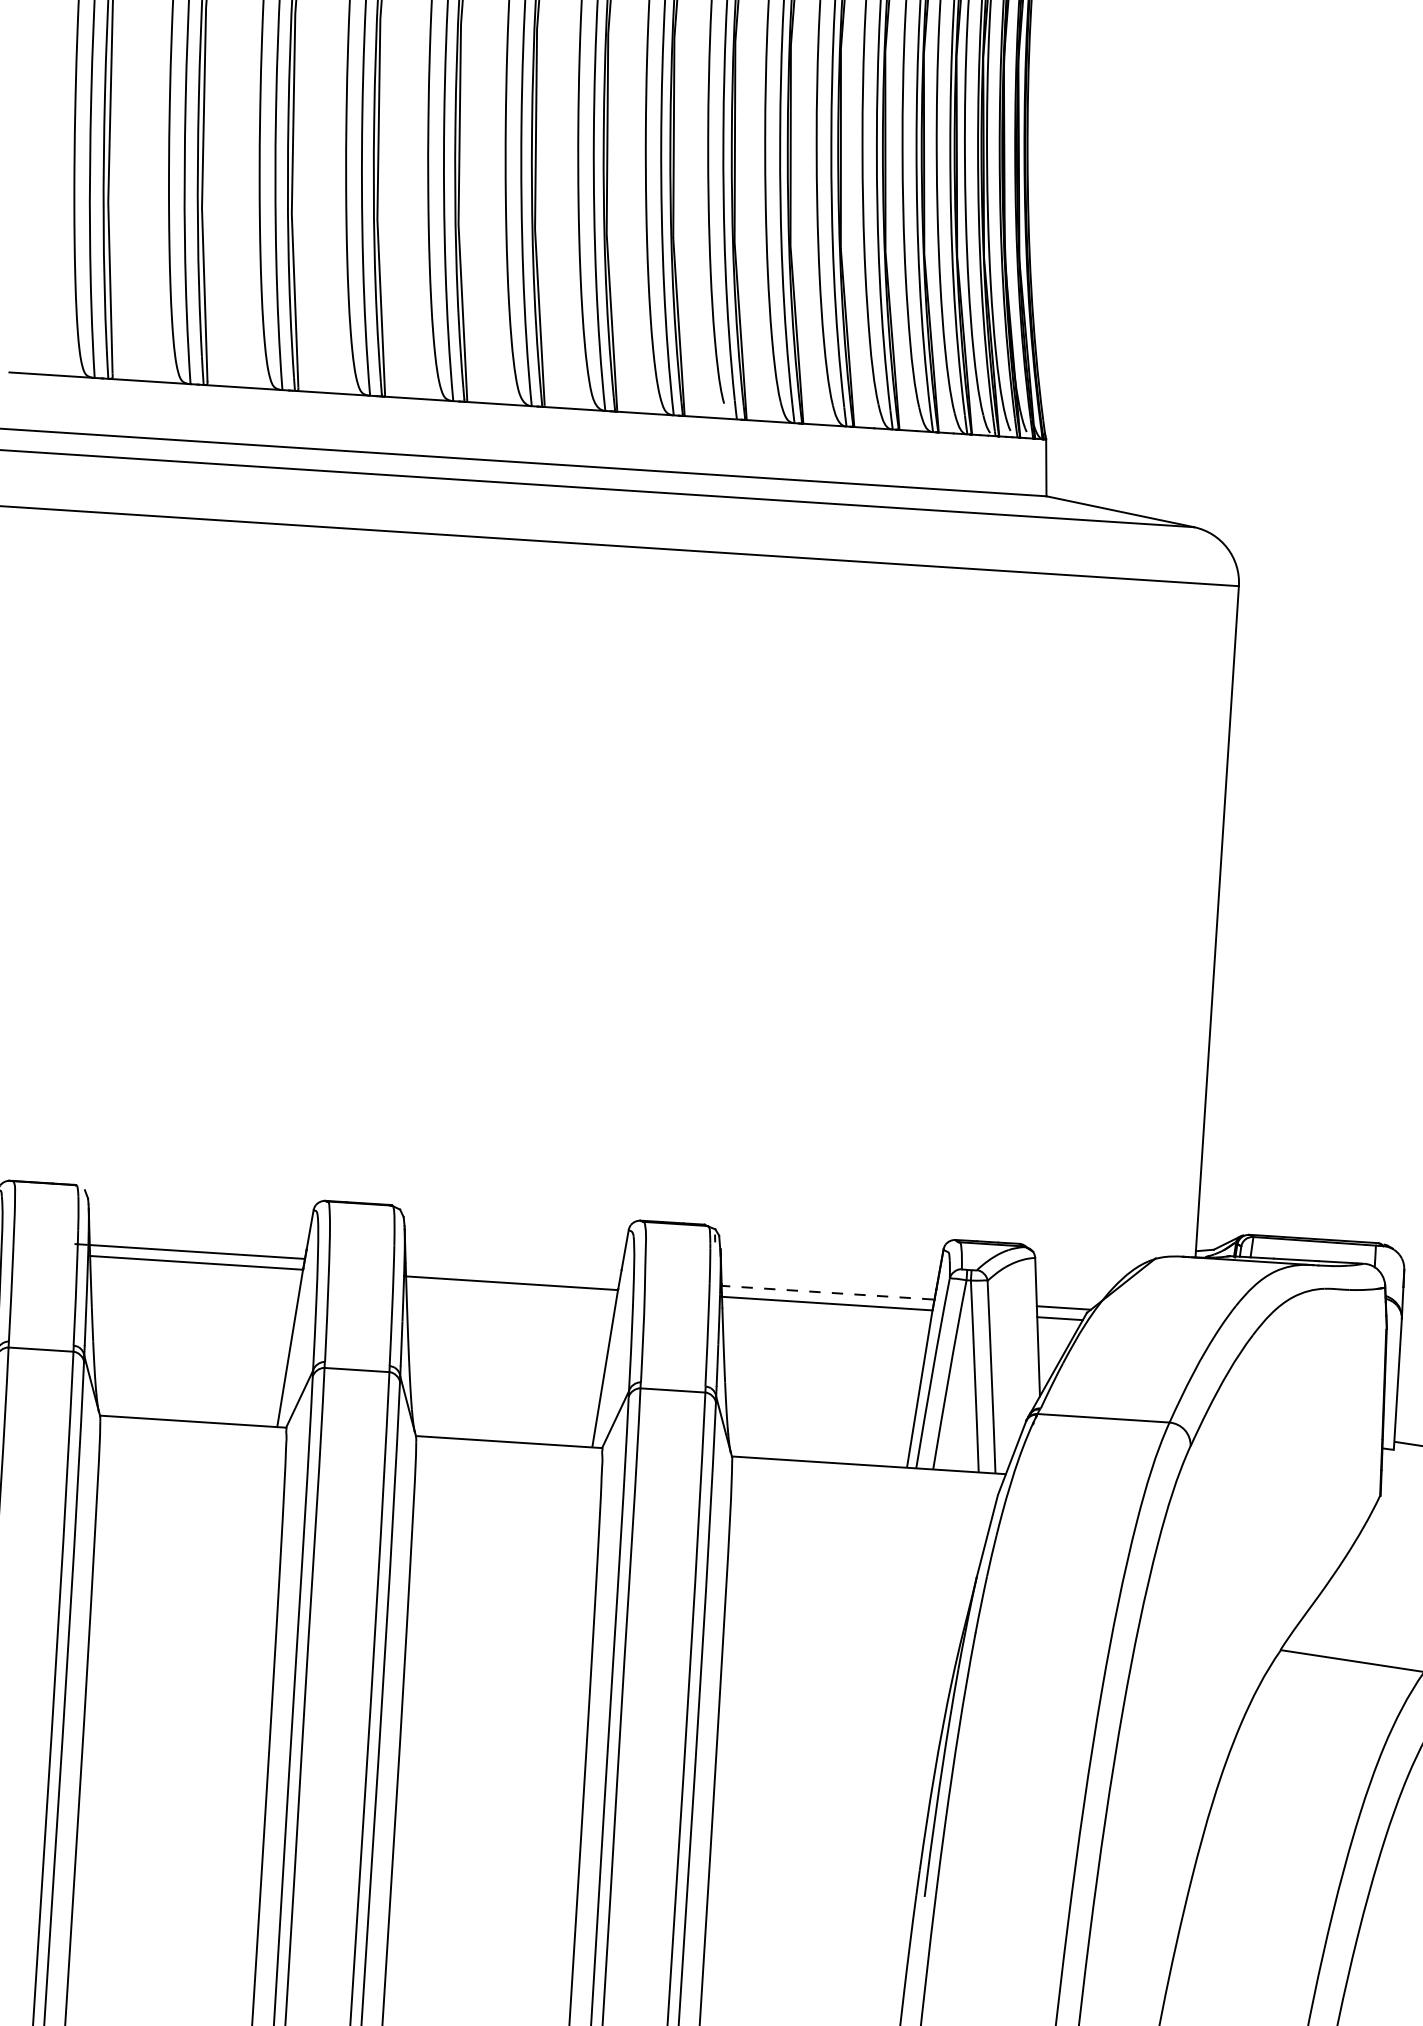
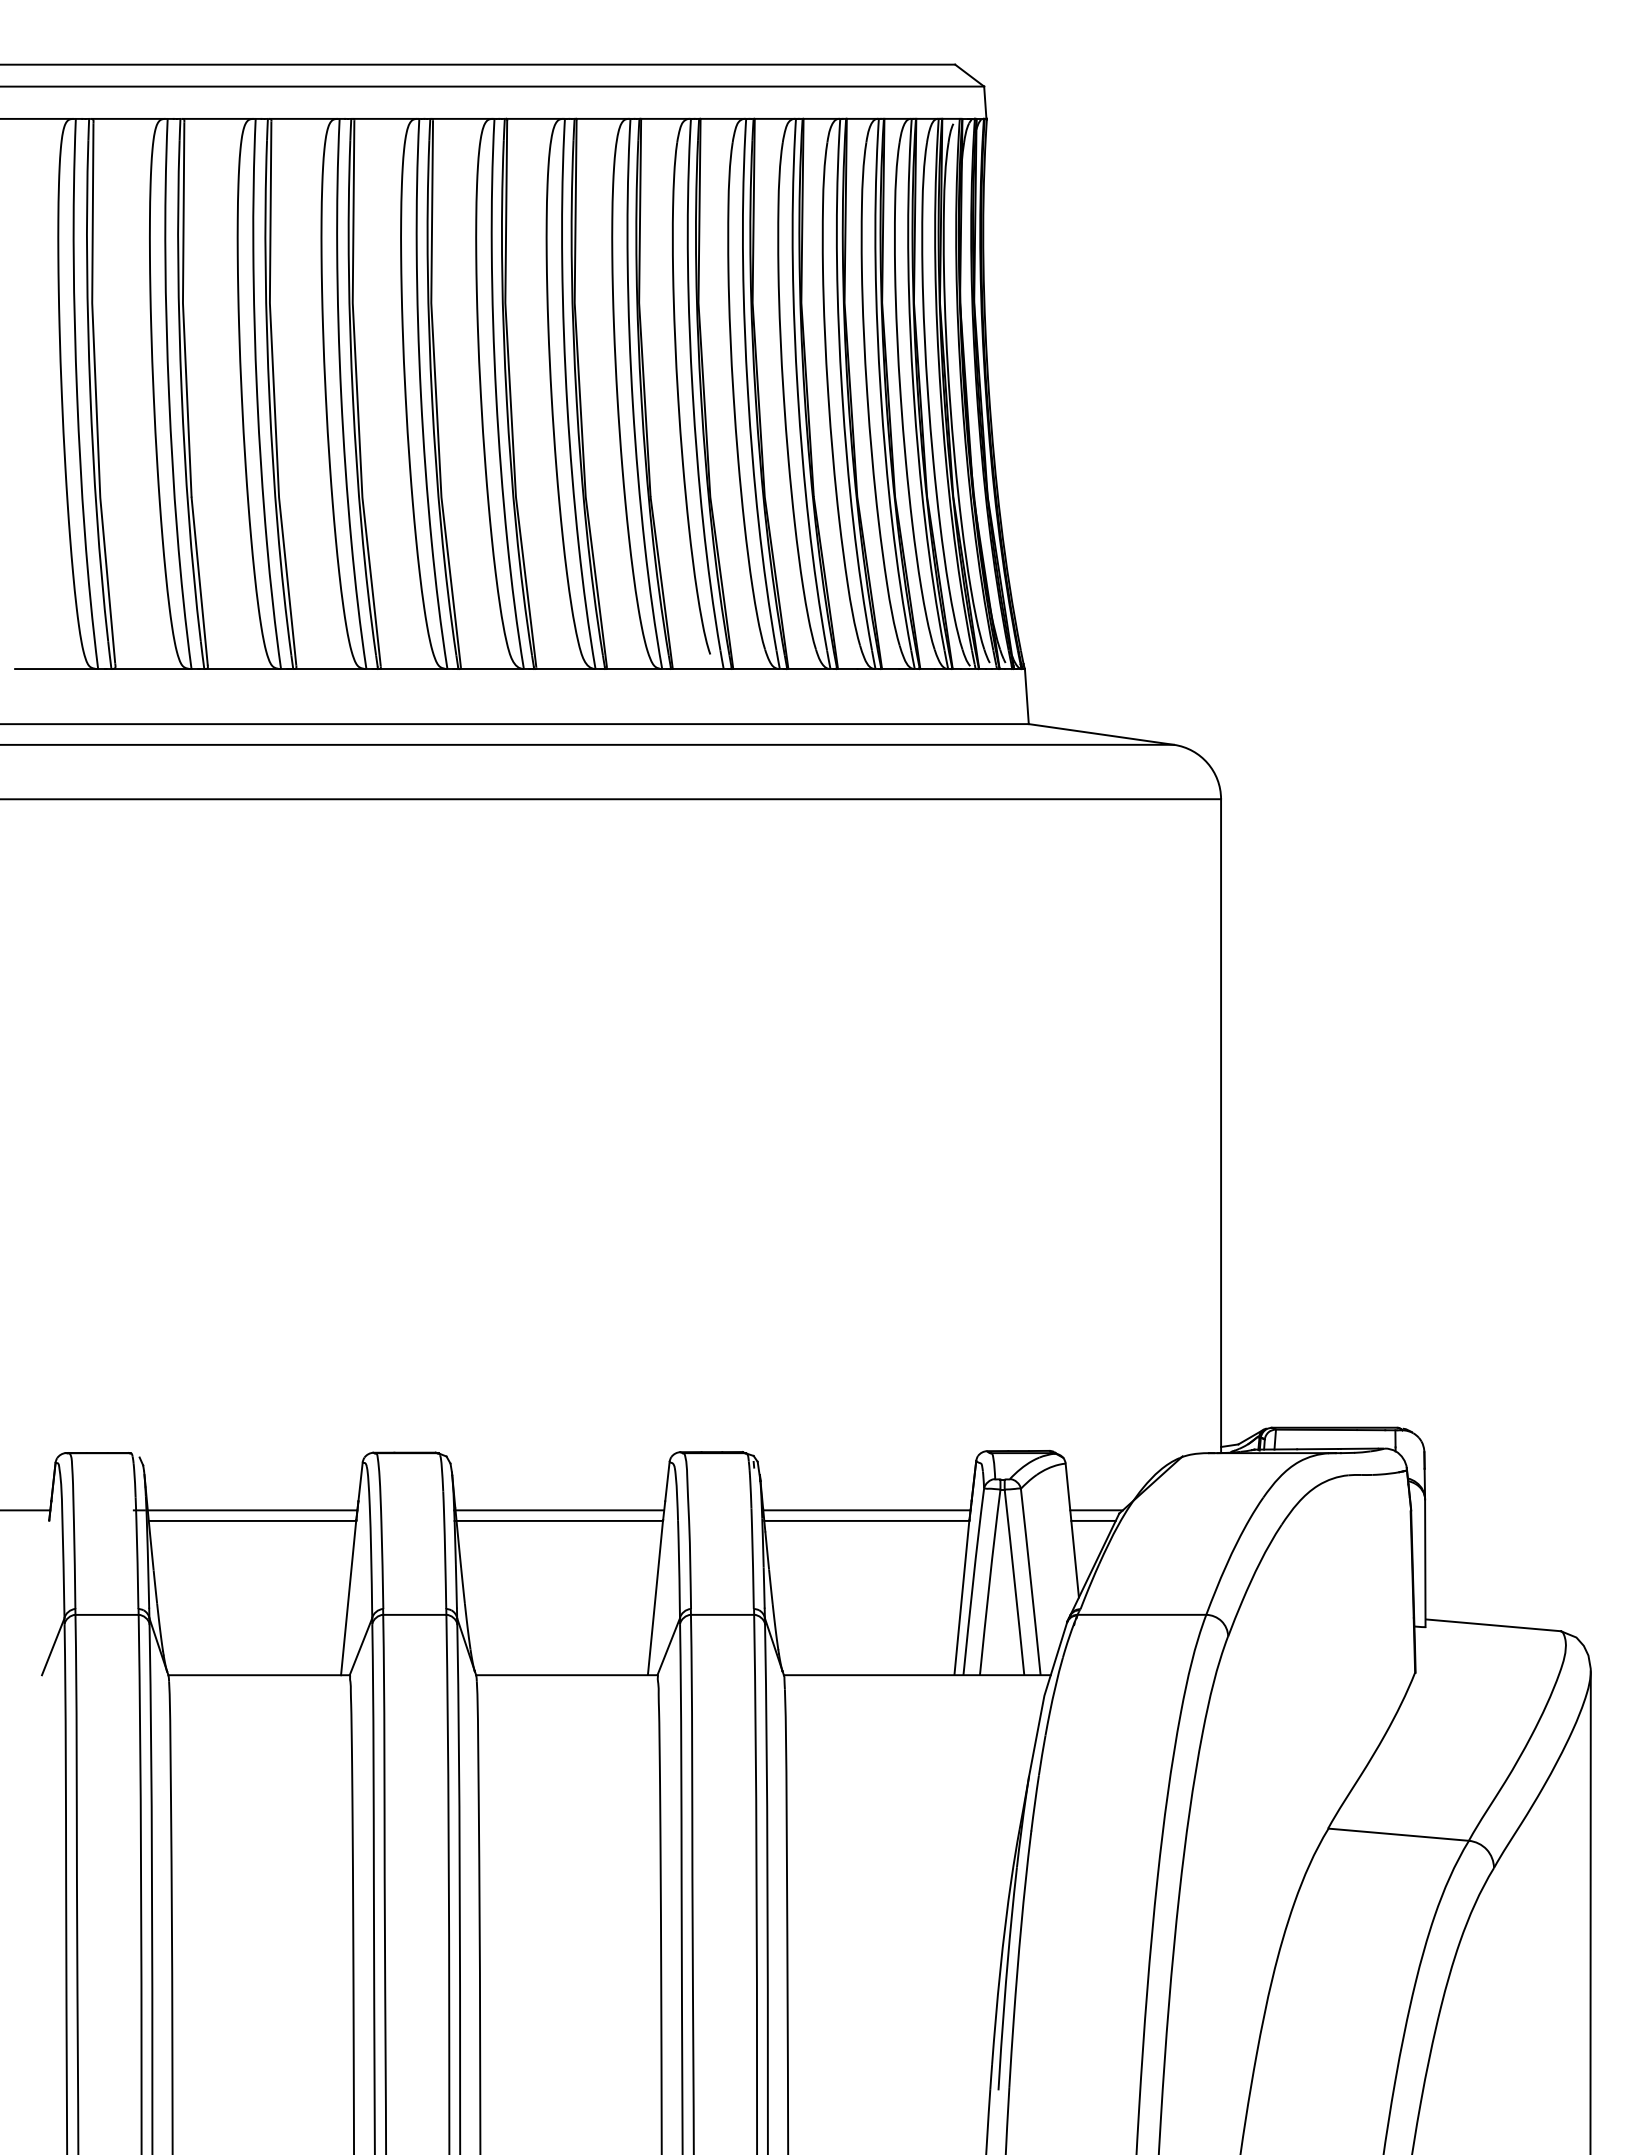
line: (511, 1272) -> (558, 1510), added
line: (826, 1292) -> (865, 1510), dashed -> solid

